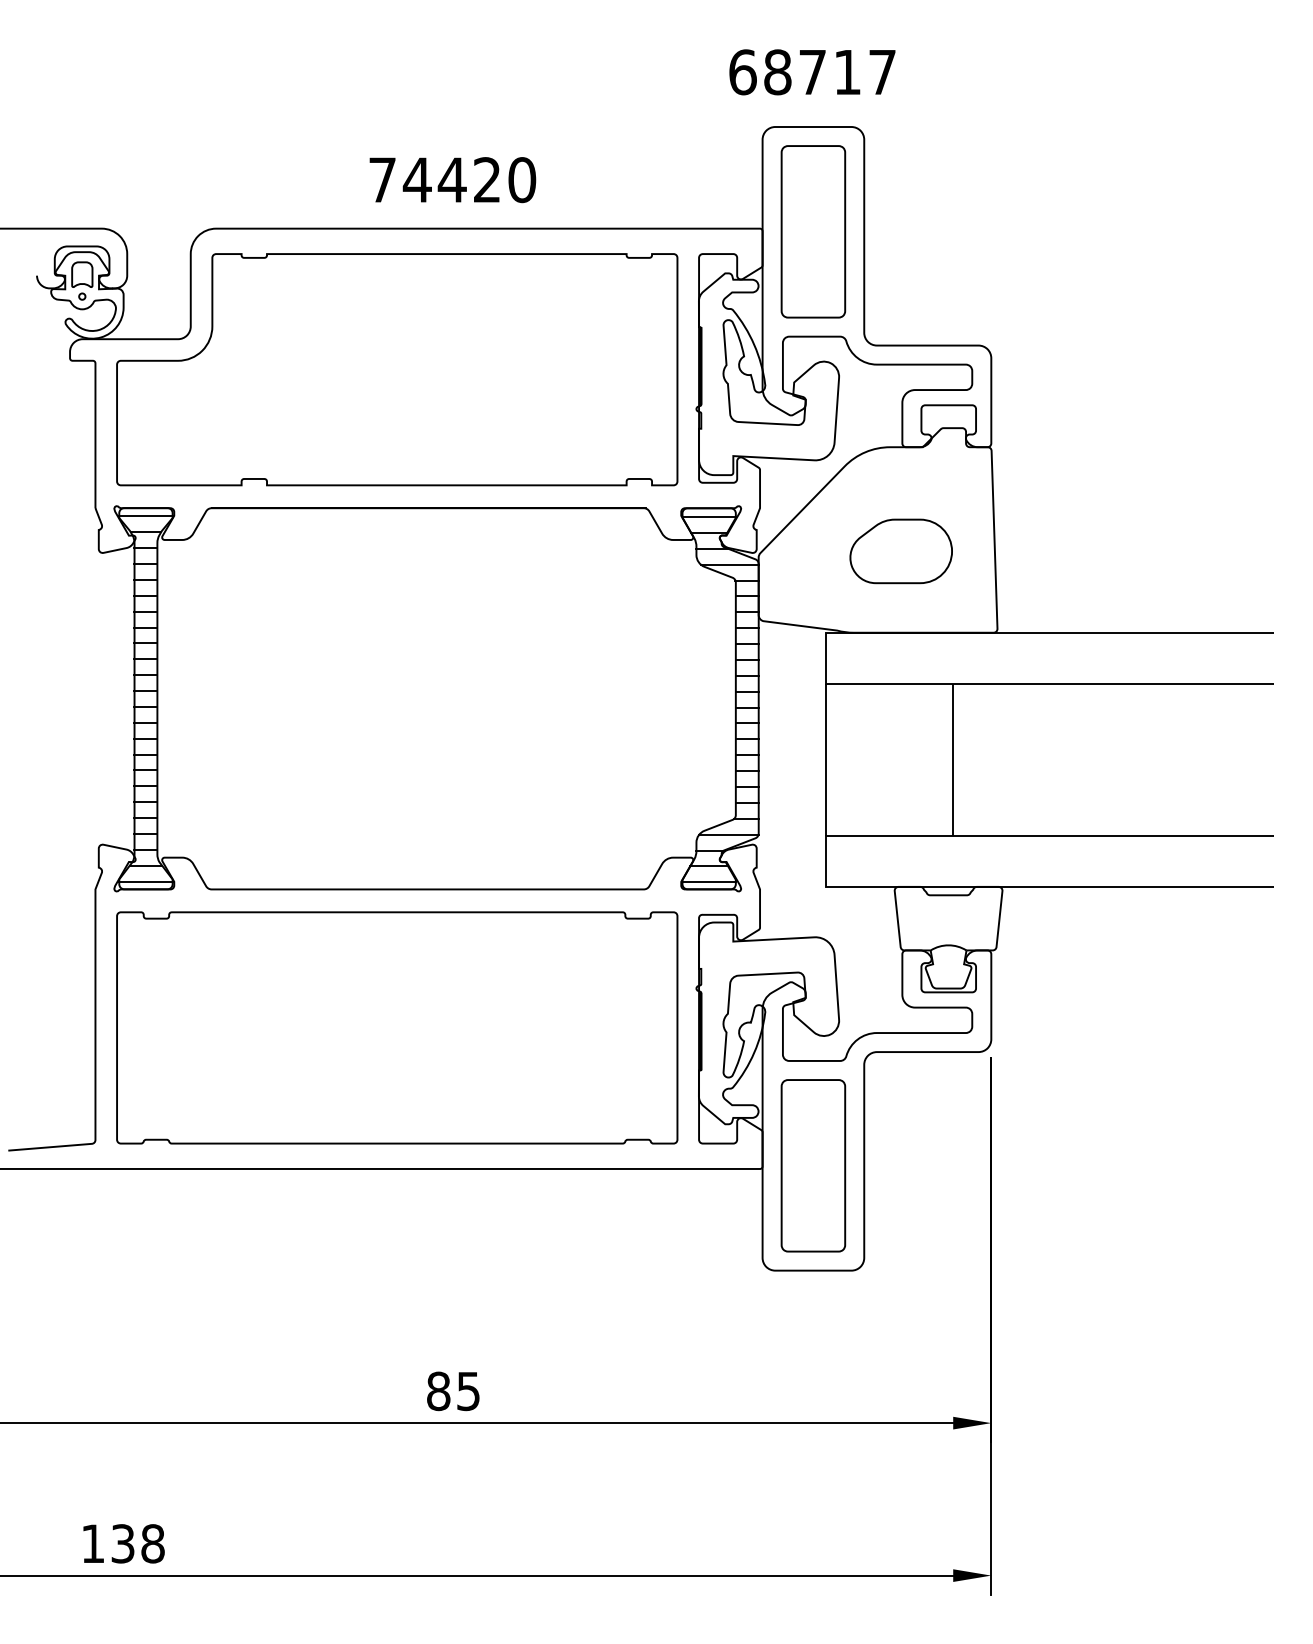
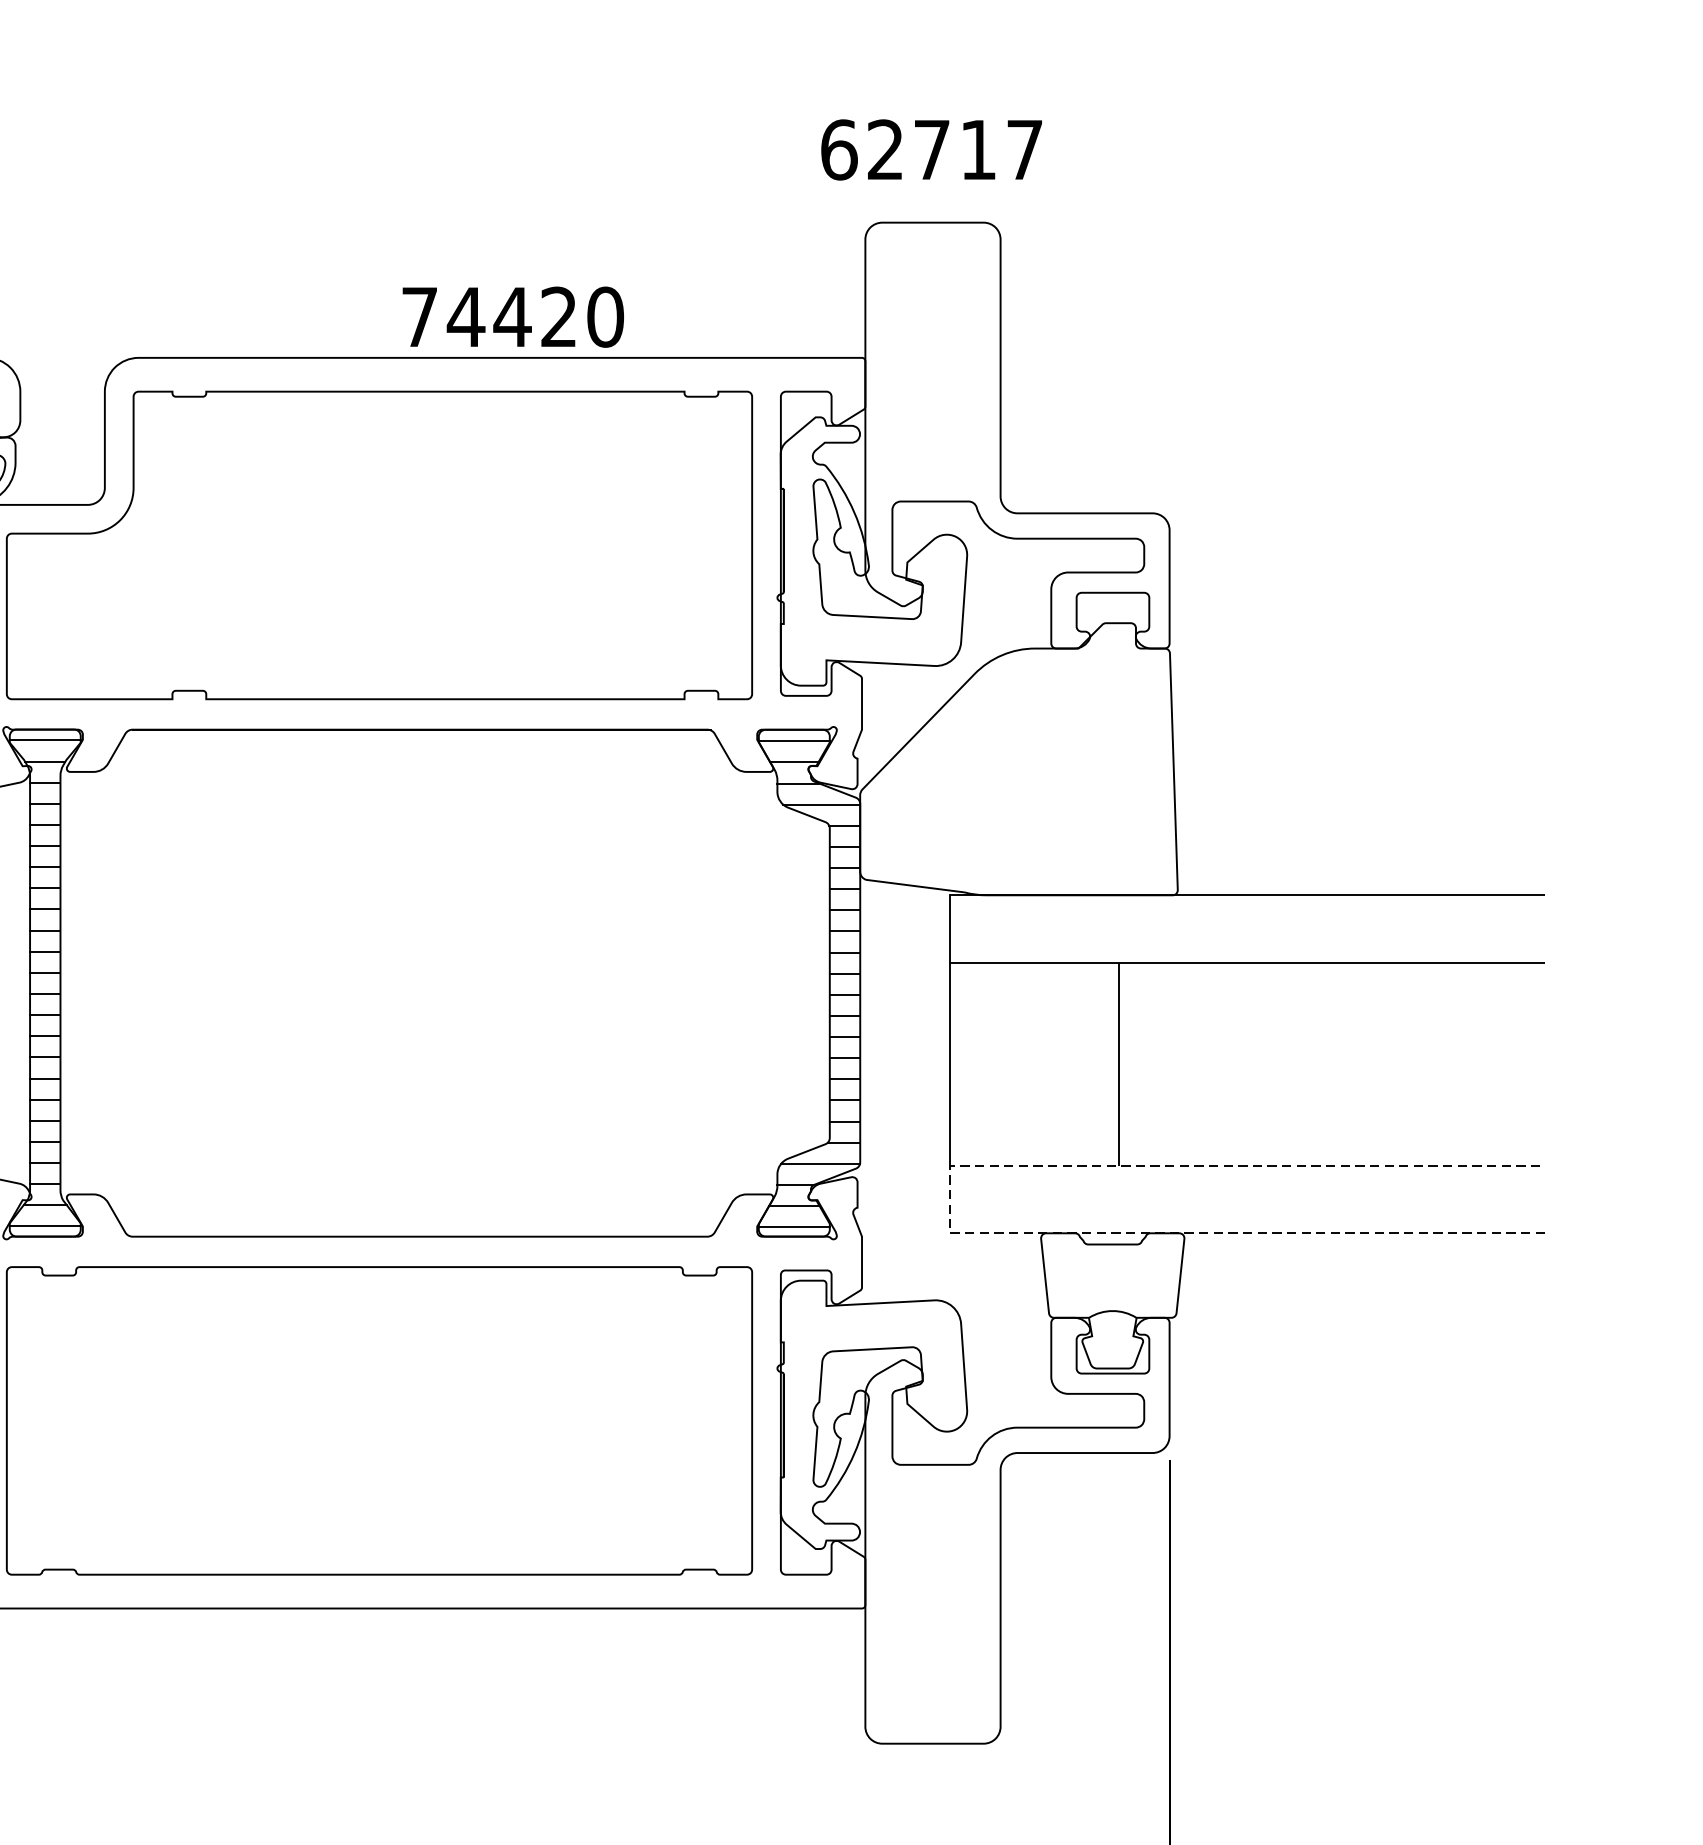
text: (777, 72) -> (885, 150), 68717 -> 62717
text: (452, 180) -> (512, 317), moved
part: (813, 231) -> (933, 361), removed
part: (900, 551) -> (1048, 787), removed
line: (826, 860) -> (950, 1198), solid -> dashed
part: (813, 1165) -> (933, 1603), removed

